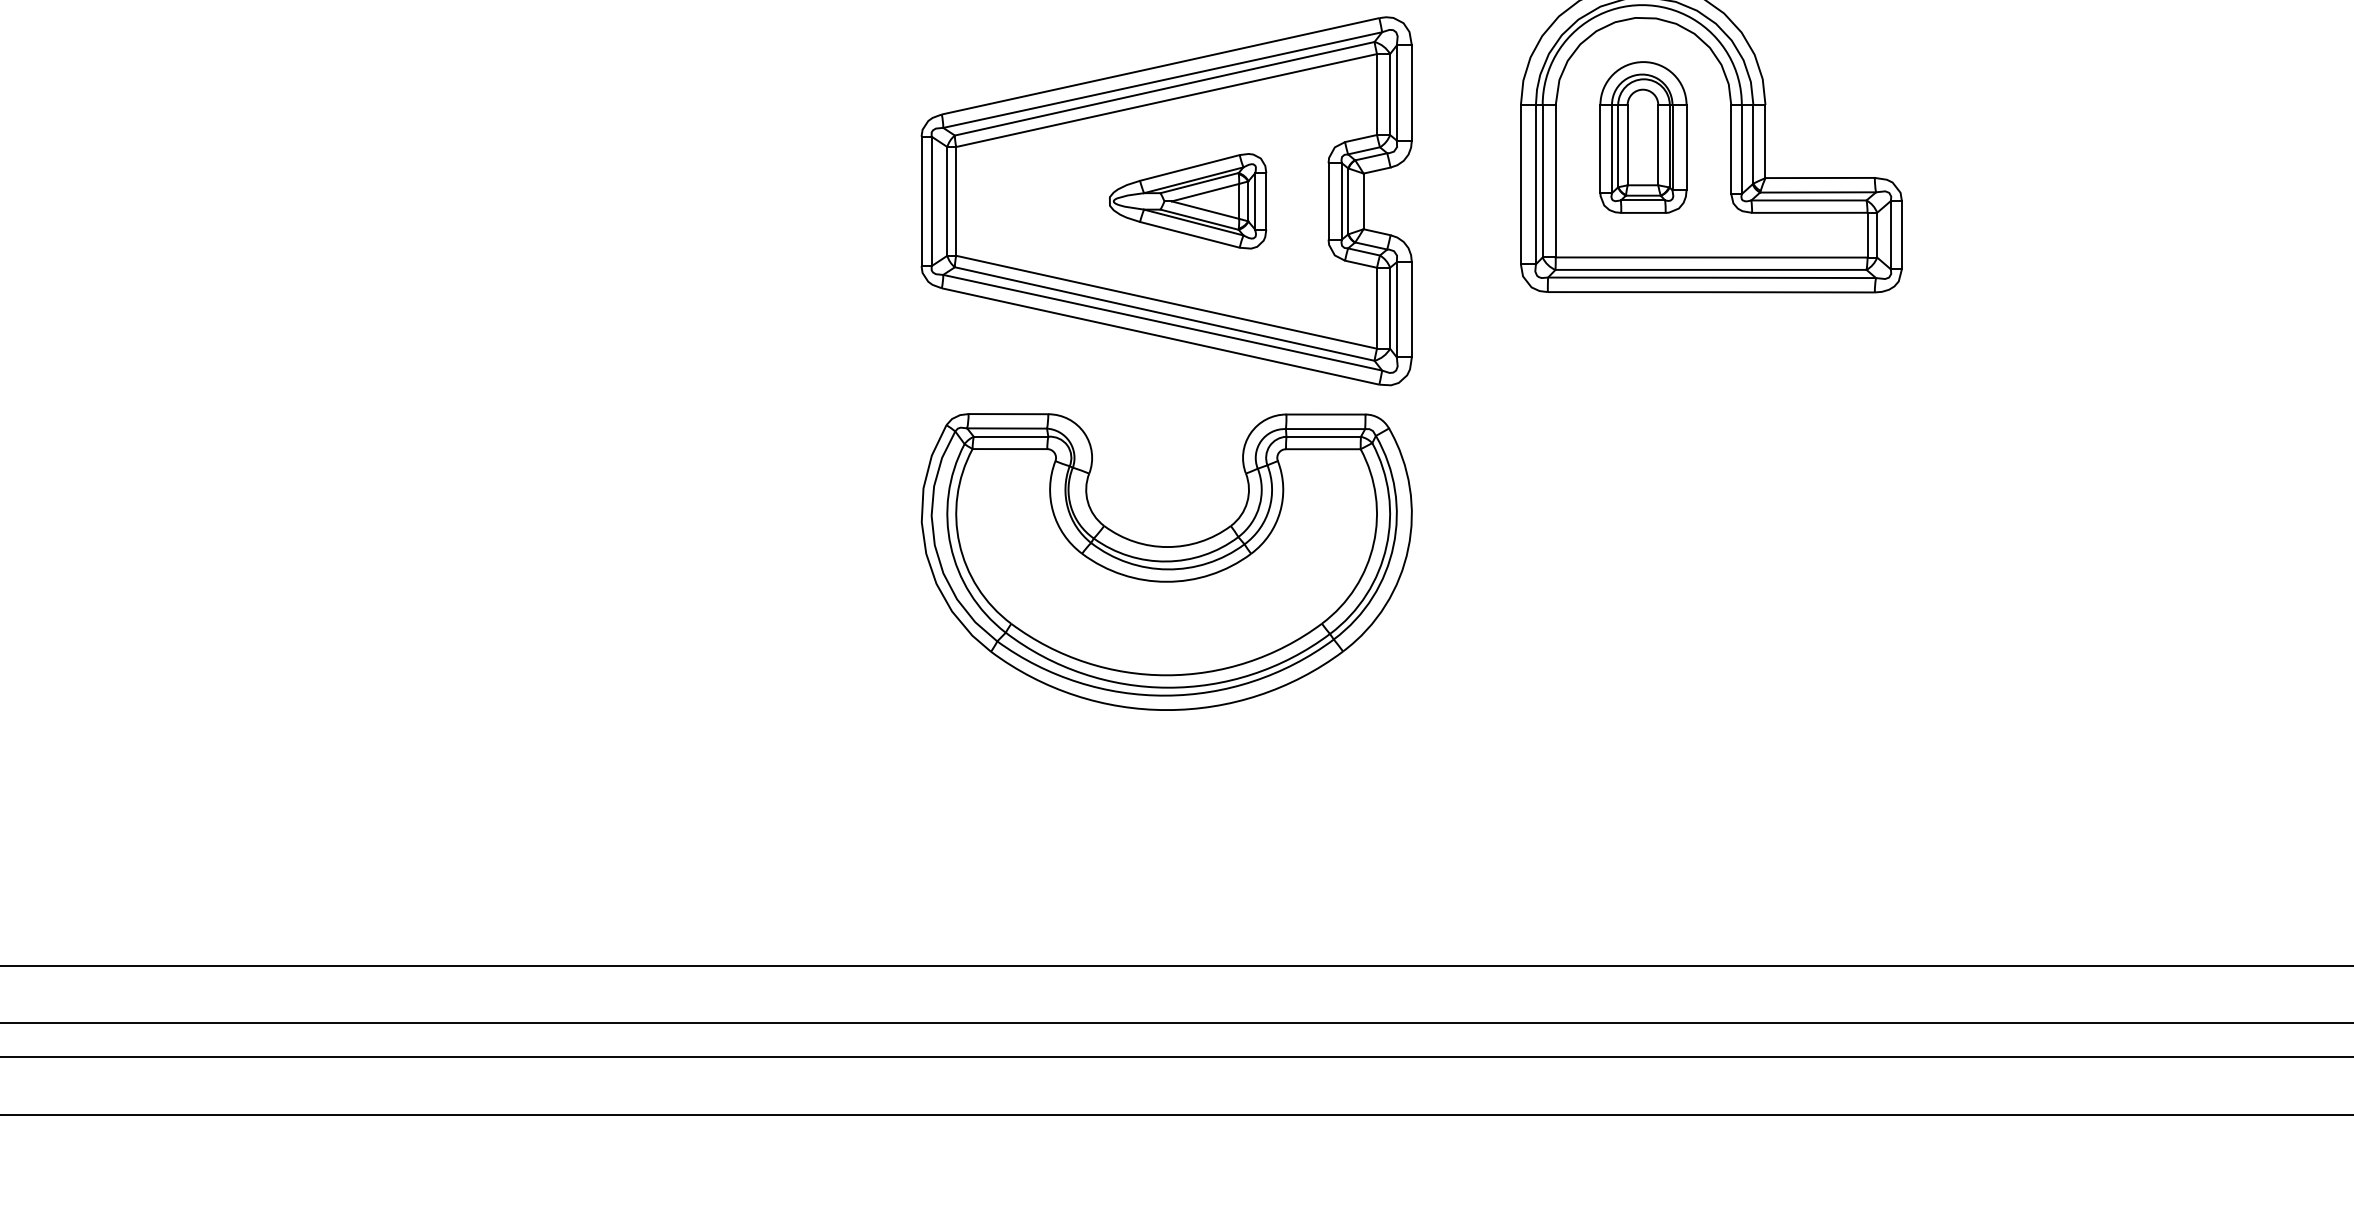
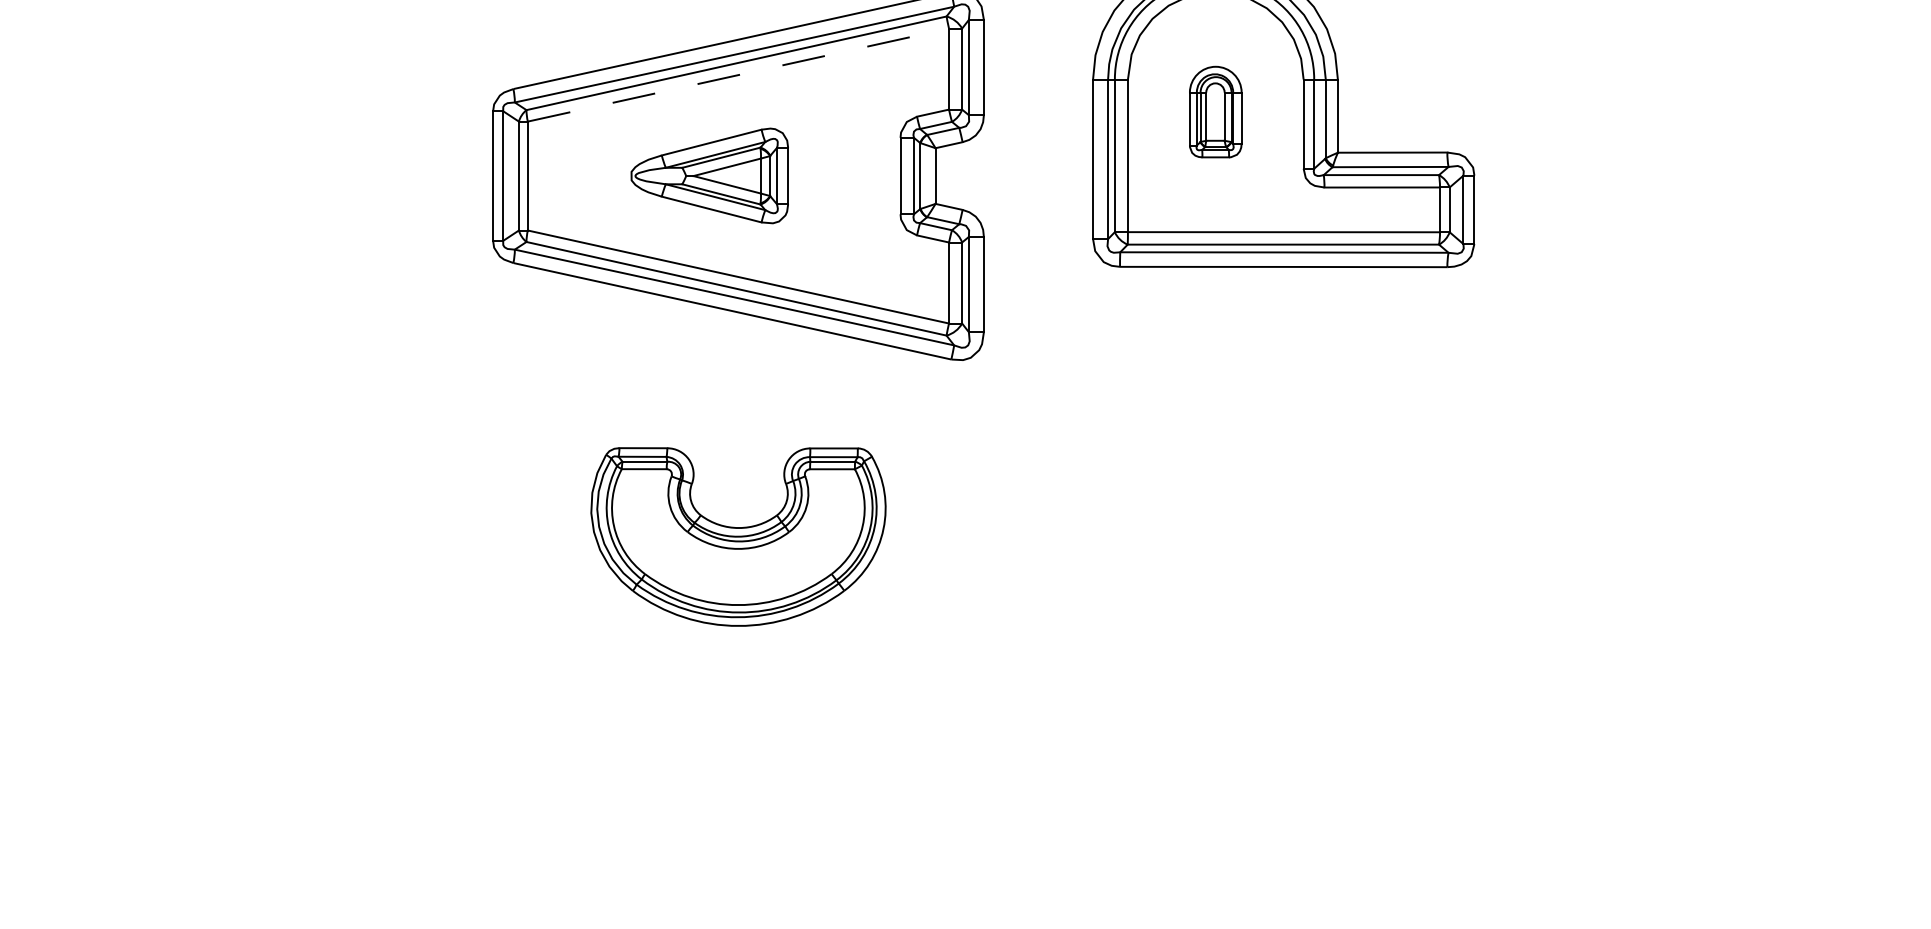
line: (1167, 100) -> (739, 75), solid -> dashed
part: (1643, 137) -> (1215, 112), size x0.6
part: (1188, 201) -> (710, 176), moved
part: (1166, 561) -> (738, 536), size x0.6

